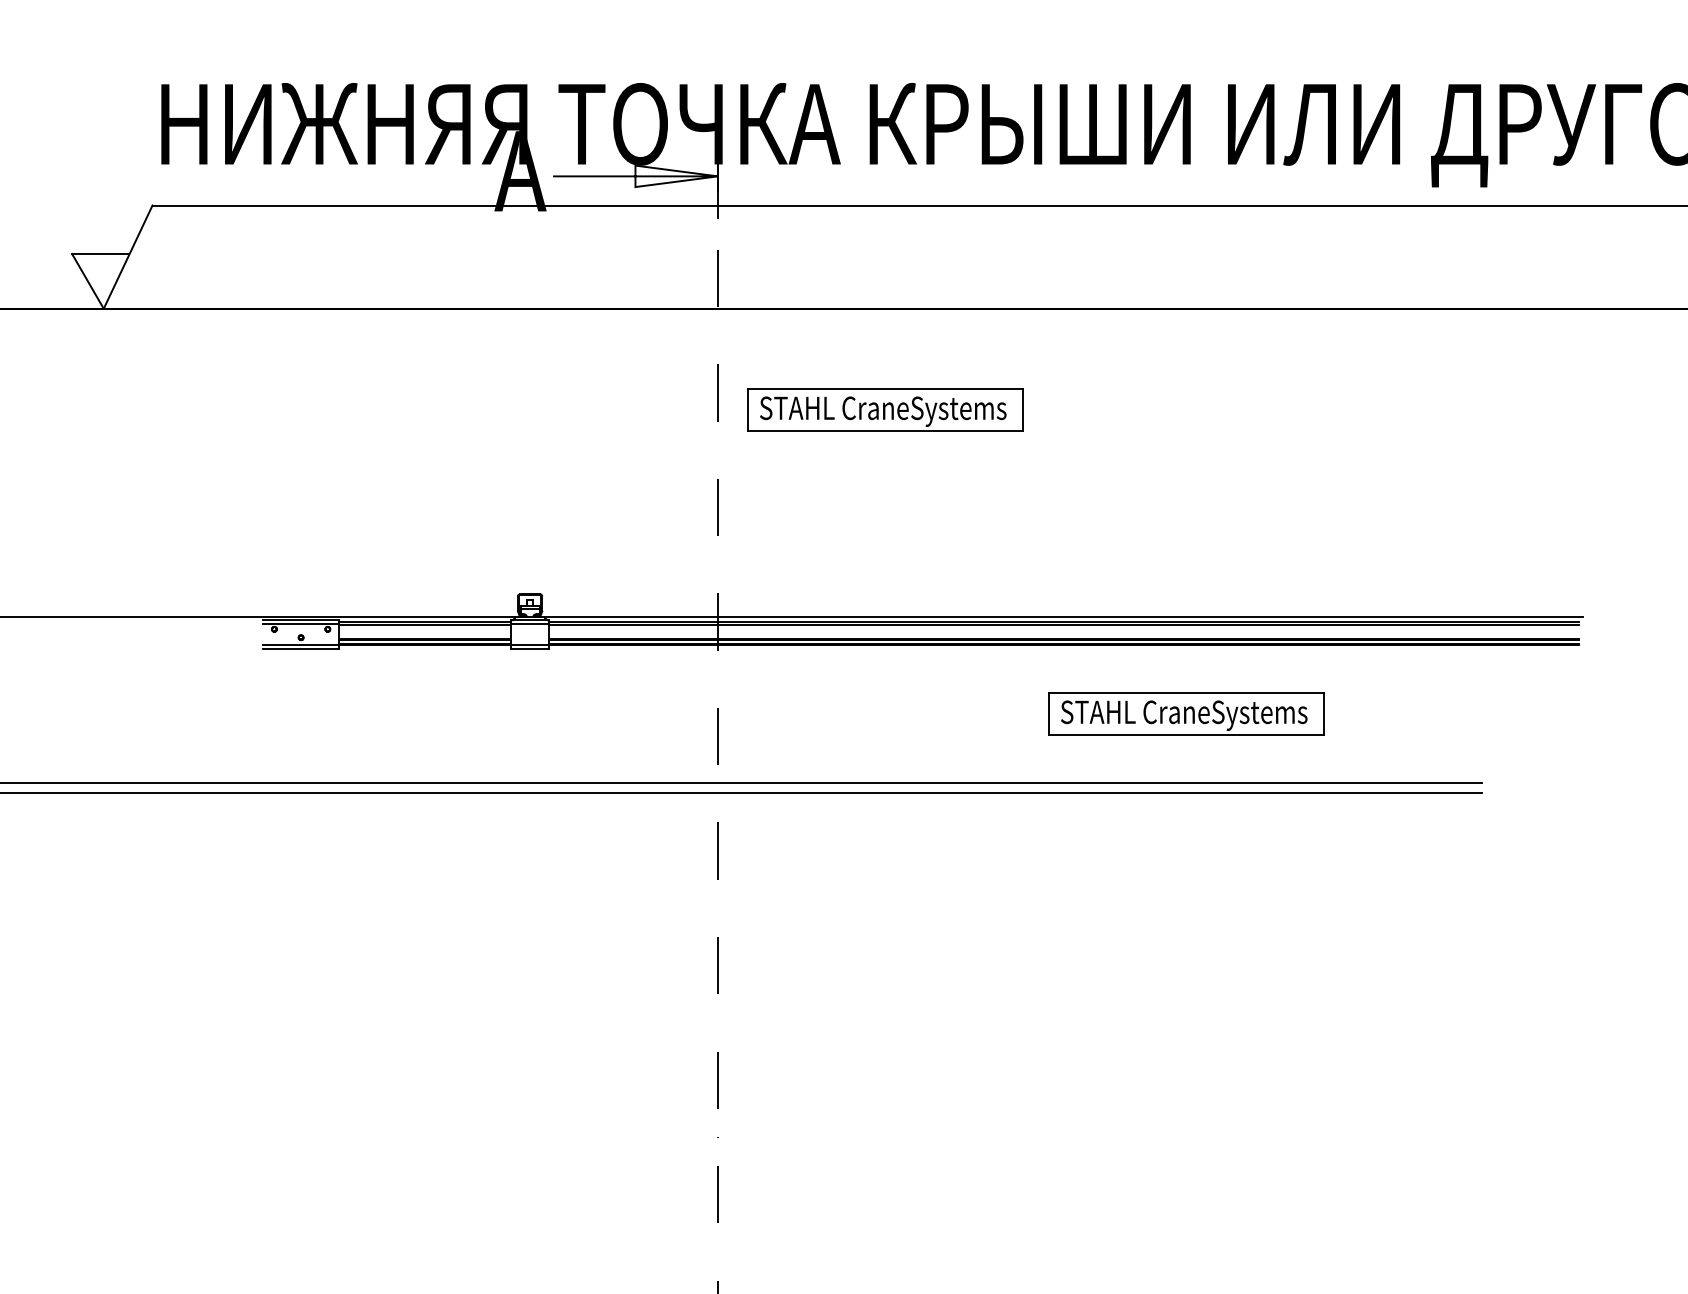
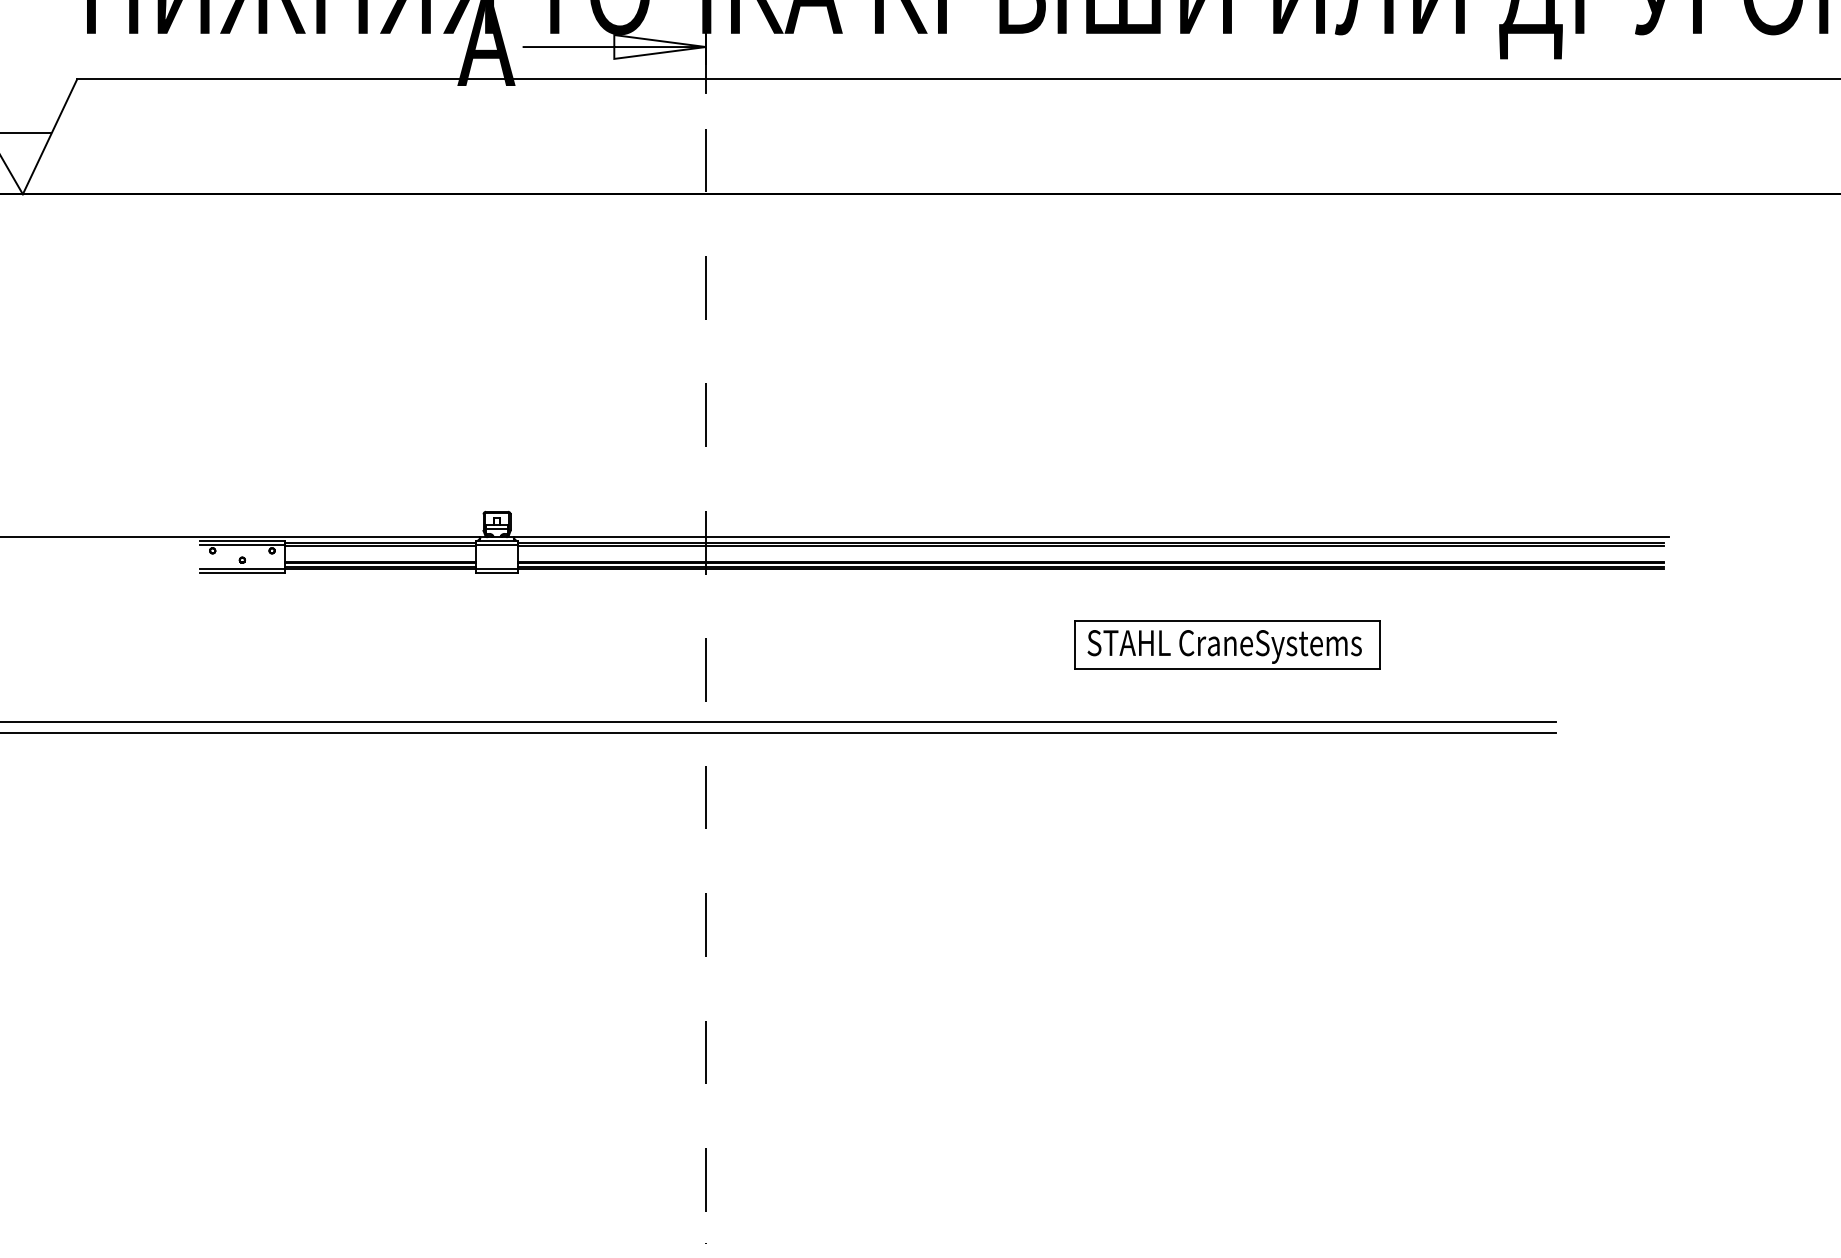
part: (885, 409) -> (892, 306), removed

